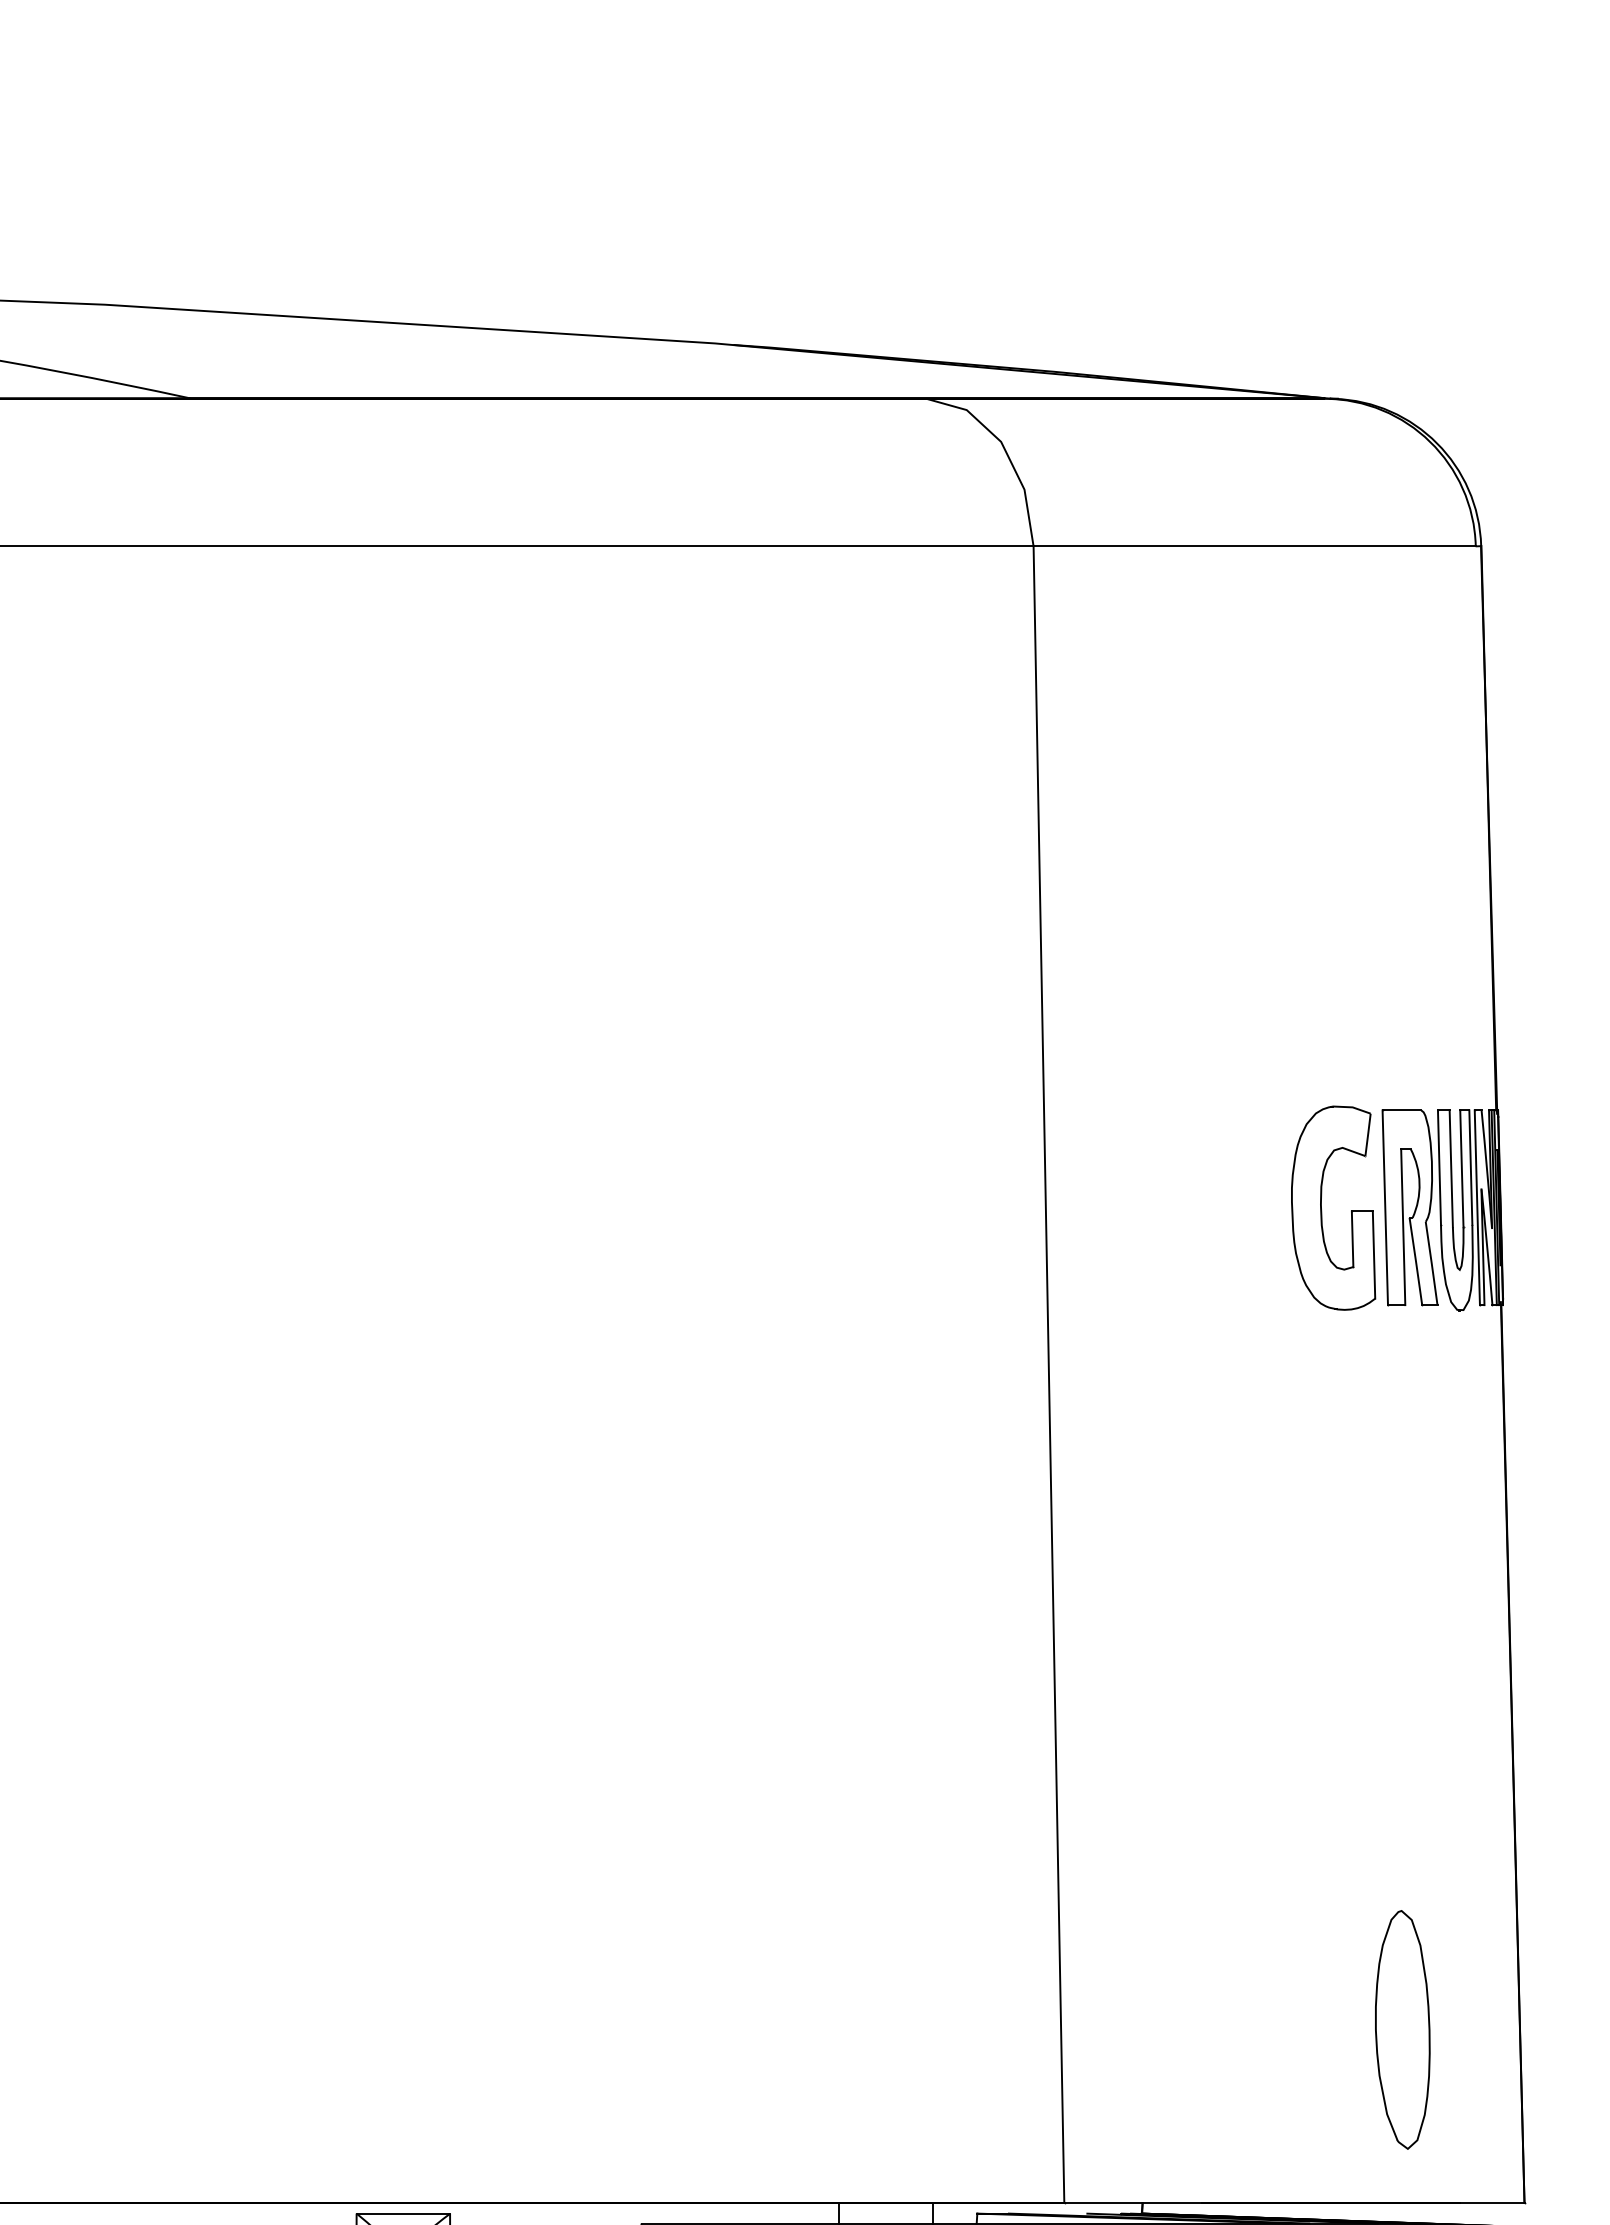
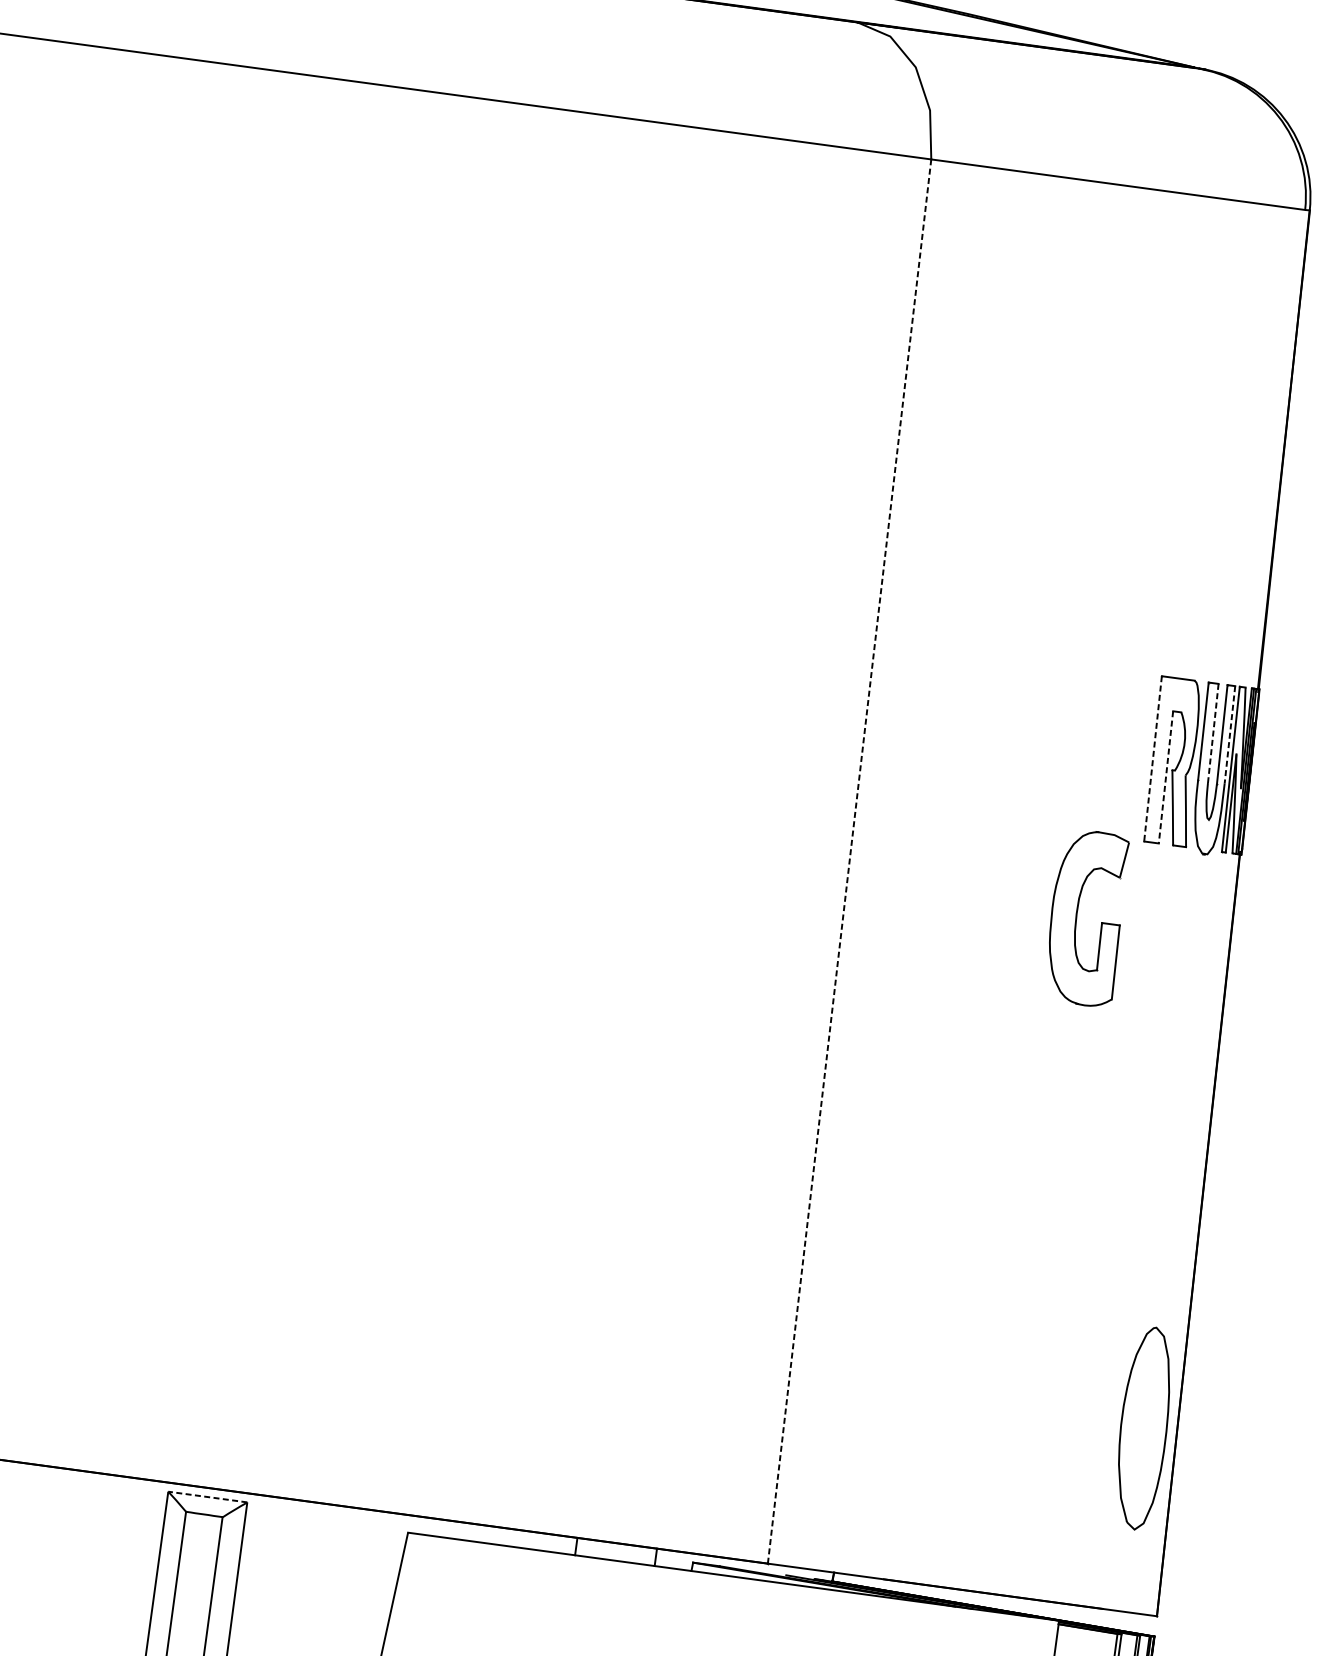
line: (1470, 1168) -> (1229, 735), solid -> dashed
line: (1451, 1169) -> (1213, 734), solid -> dashed
line: (1385, 1208) -> (1153, 759), solid -> dashed
part: (1322, 1210) -> (1077, 918), moved
line: (1403, 1227) -> (1166, 777), solid -> dashed
line: (1048, 1374) -> (849, 861), solid -> dashed
part: (1402, 2029) -> (1143, 1428), moved
line: (403, 2213) -> (207, 1496), solid -> dashed

